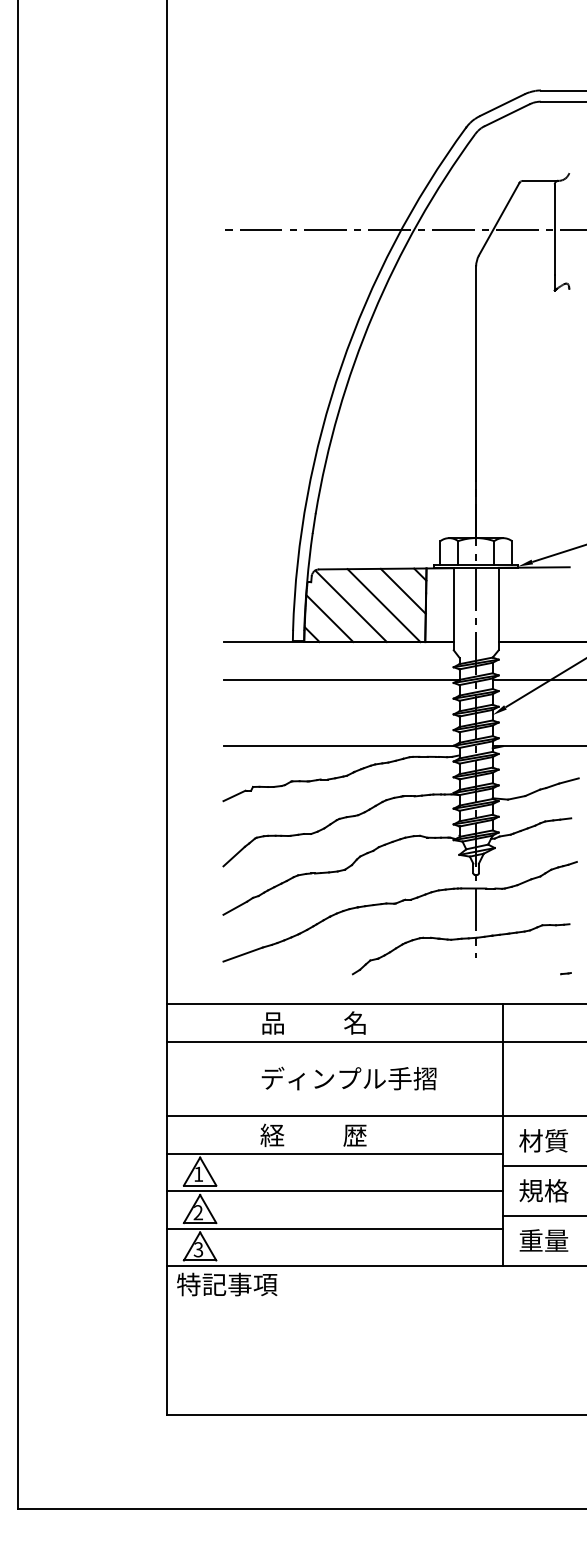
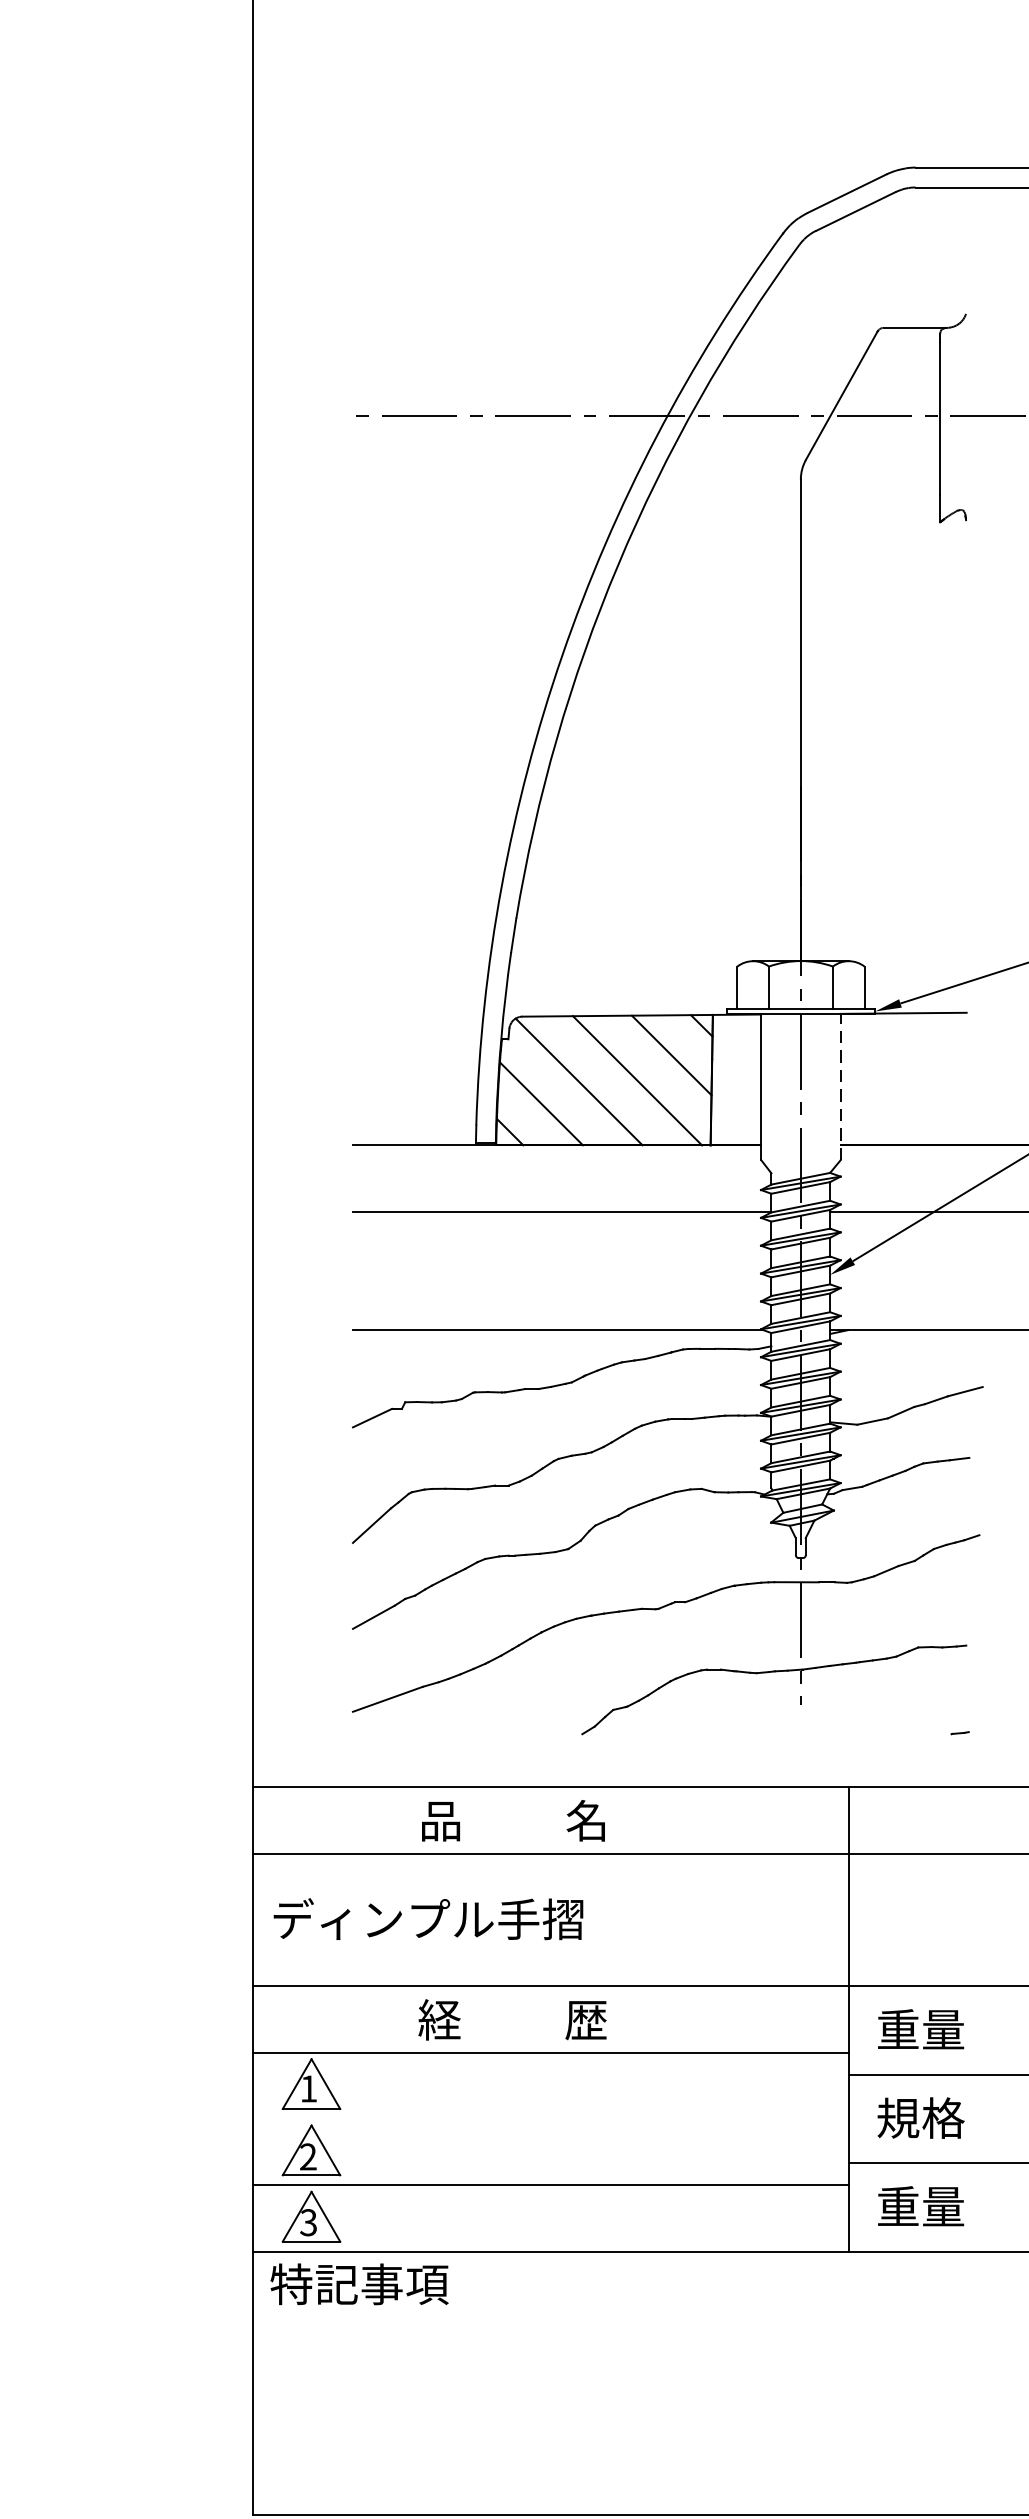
line: (498, 608) -> (840, 1085), solid -> dashed
text: (348, 1078) -> (427, 1919), moved
text: (543, 1140) -> (920, 2028), 材質 -> 重量
line: (335, 1191) -> (551, 2119), removed

